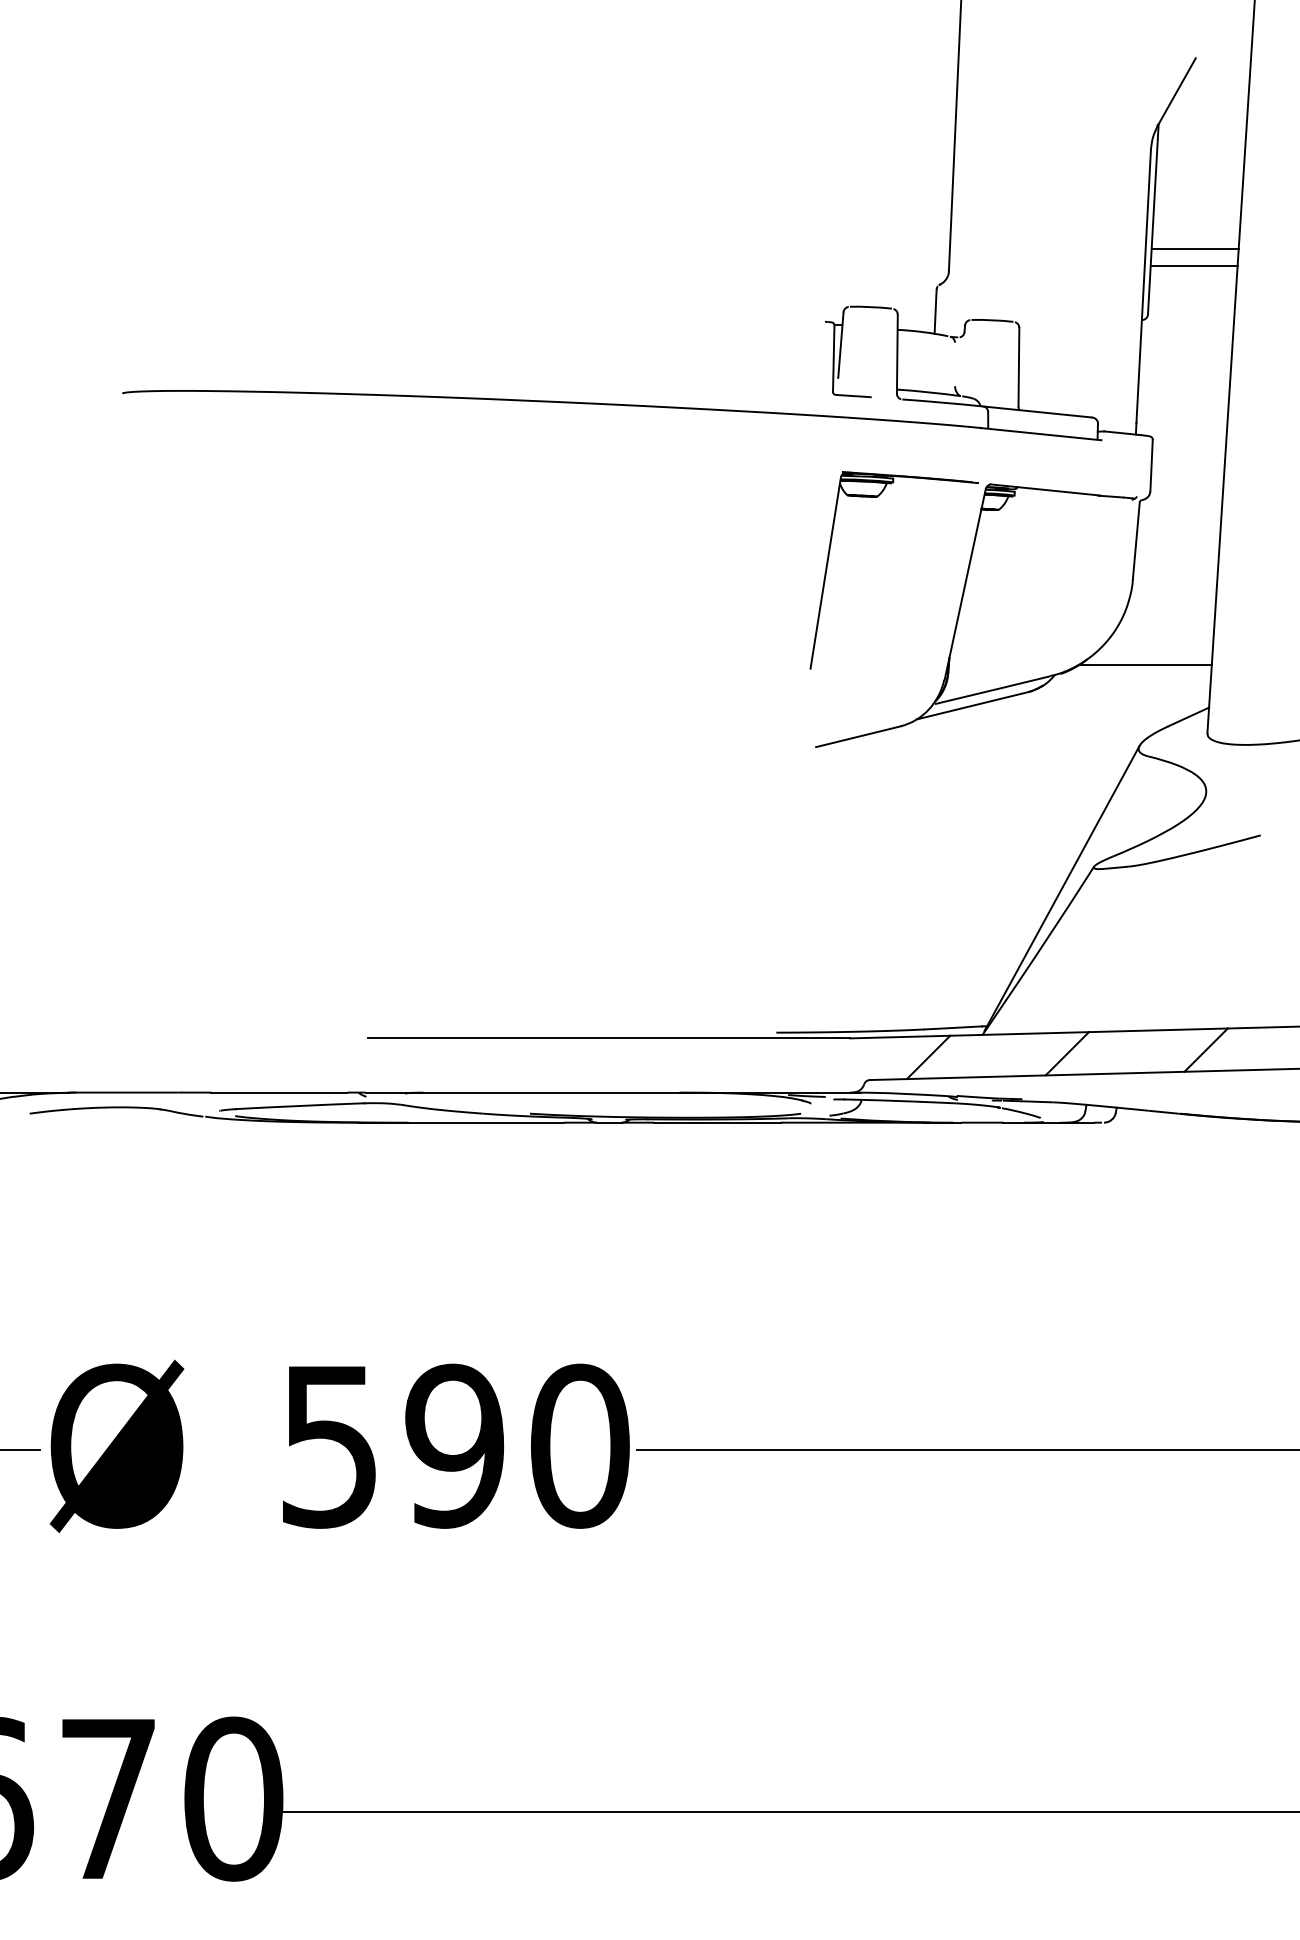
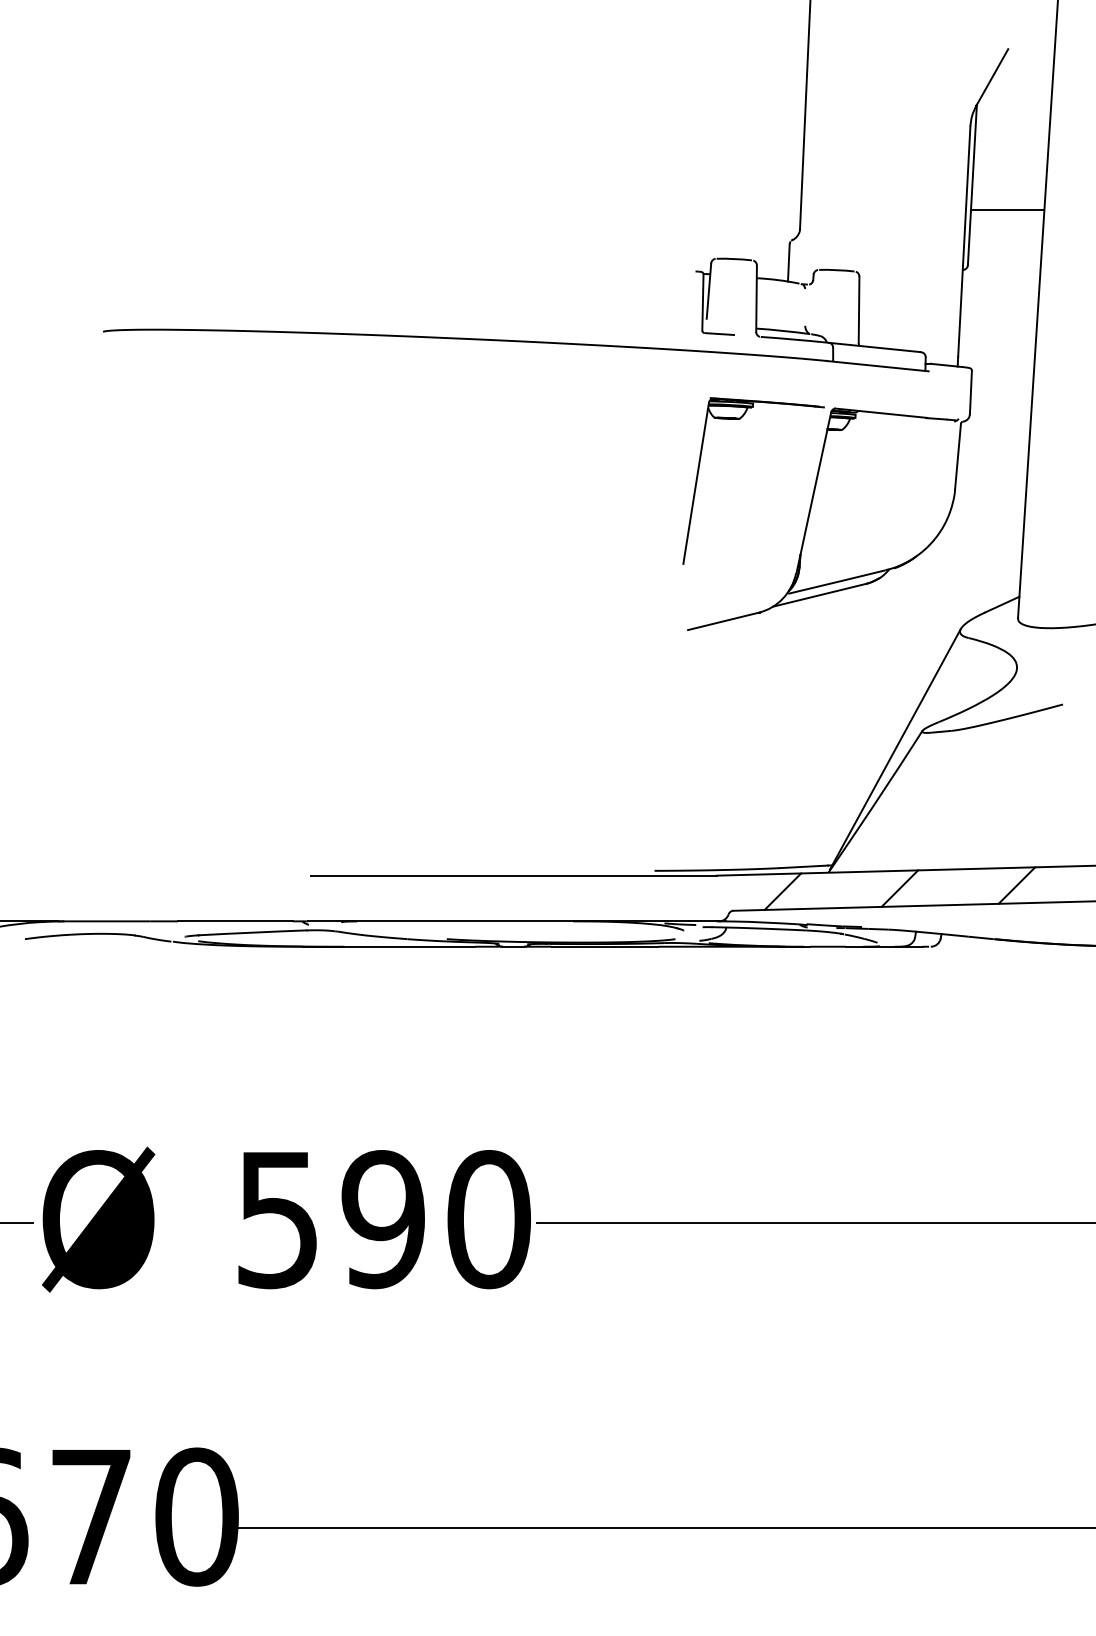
line: (1193, 265) -> (1006, 223), removed
line: (1144, 664) -> (964, 560), removed

